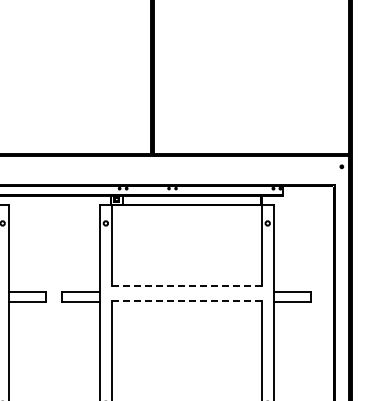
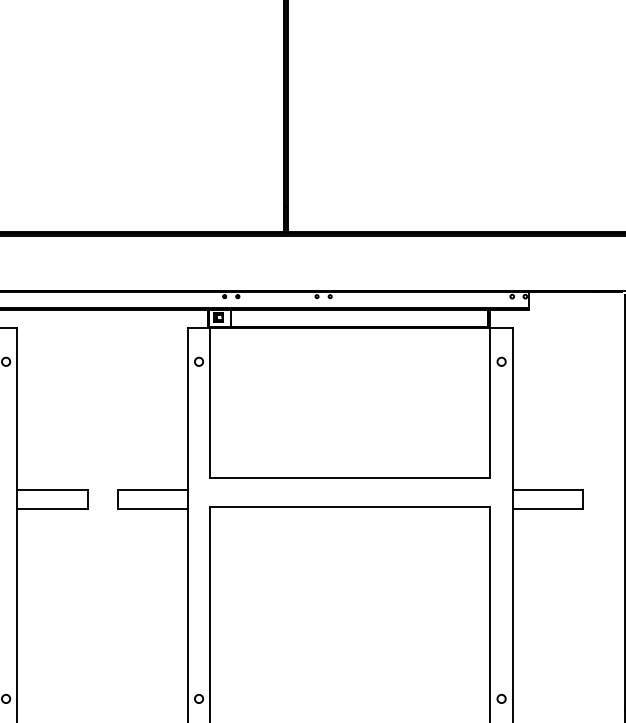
line: (186, 285) -> (349, 477), dashed -> solid
line: (186, 301) -> (349, 507), dashed -> solid

